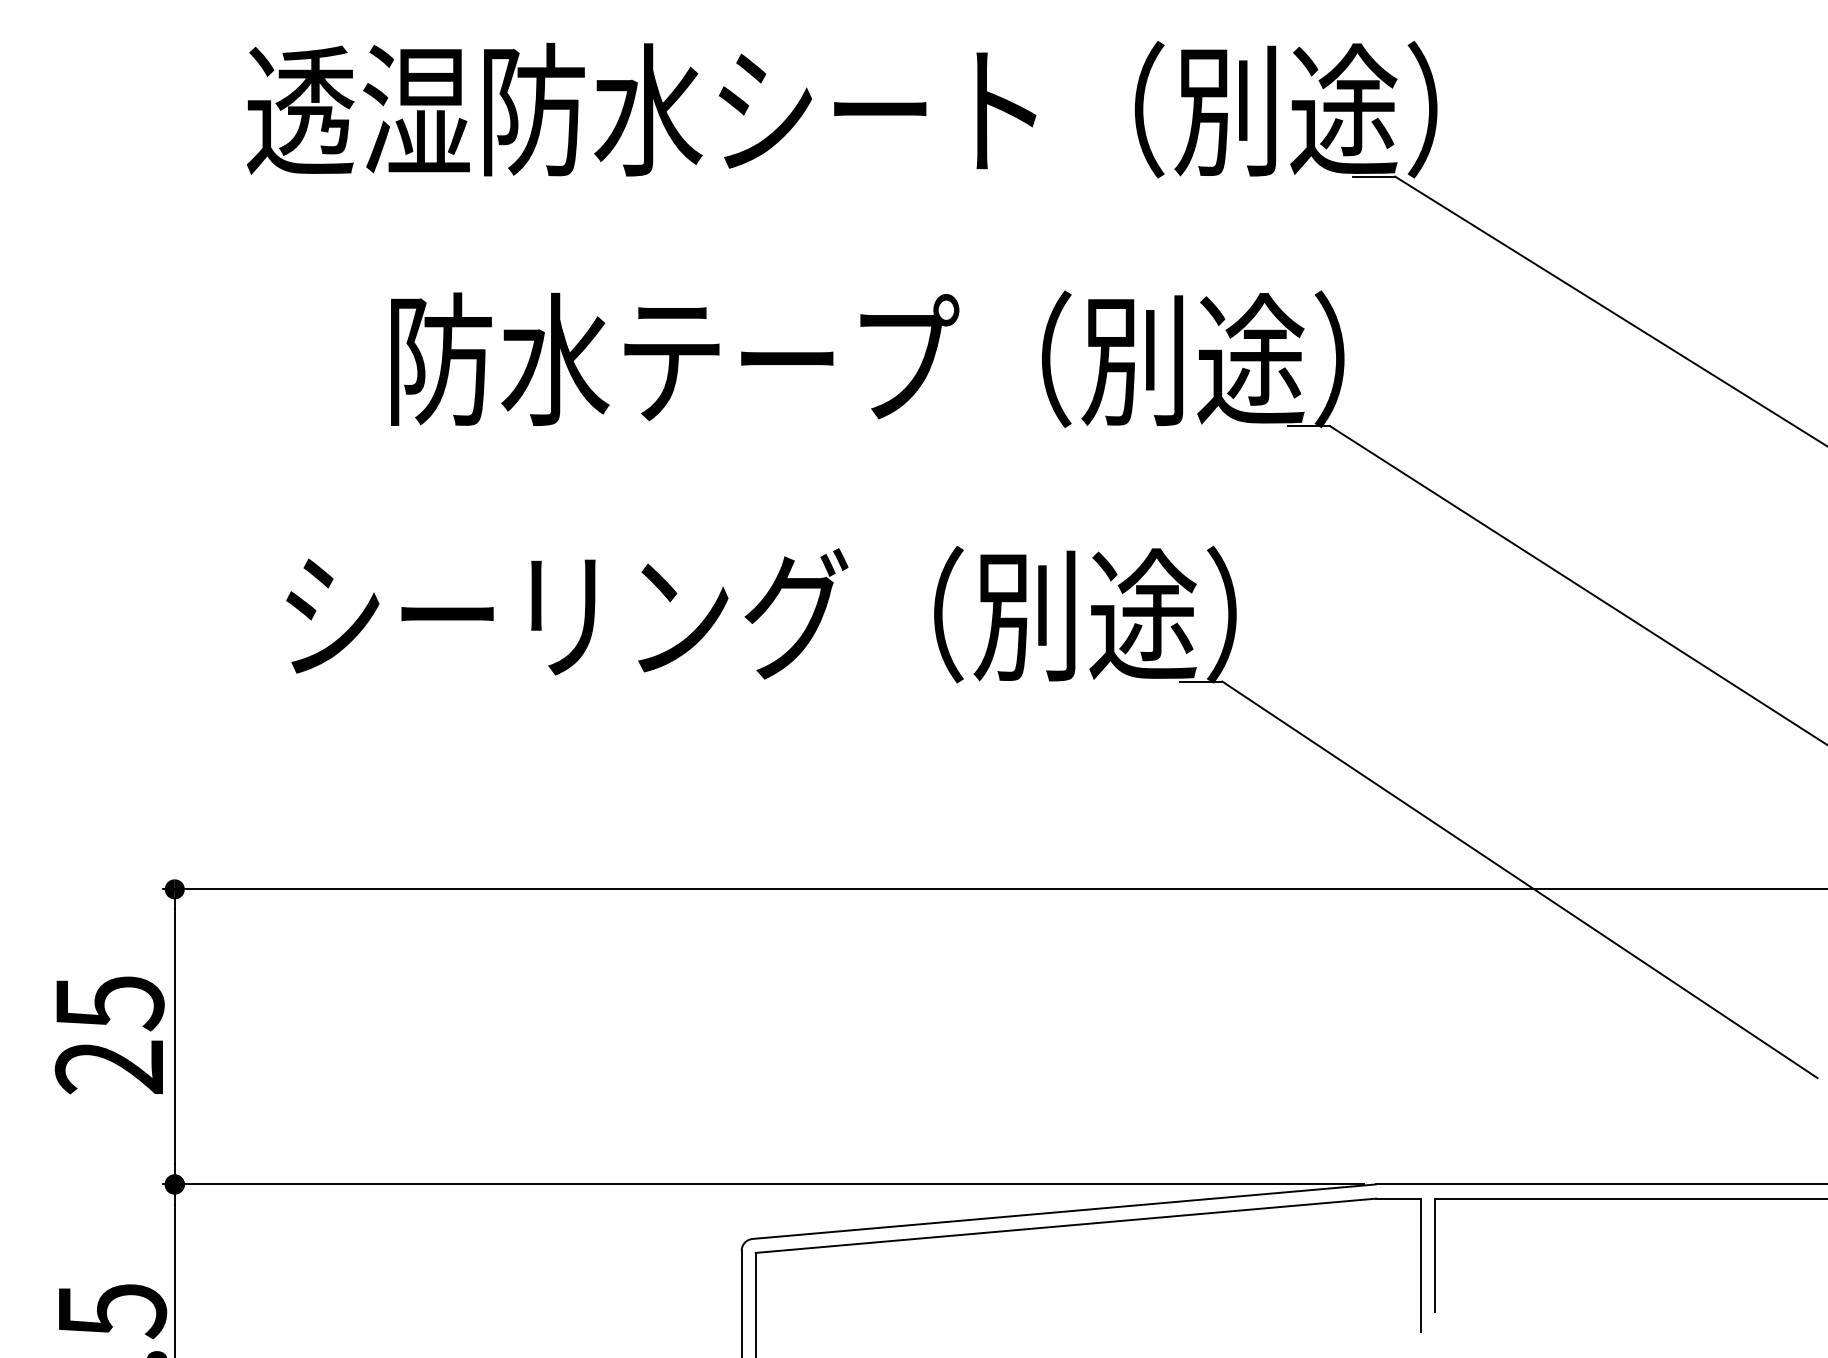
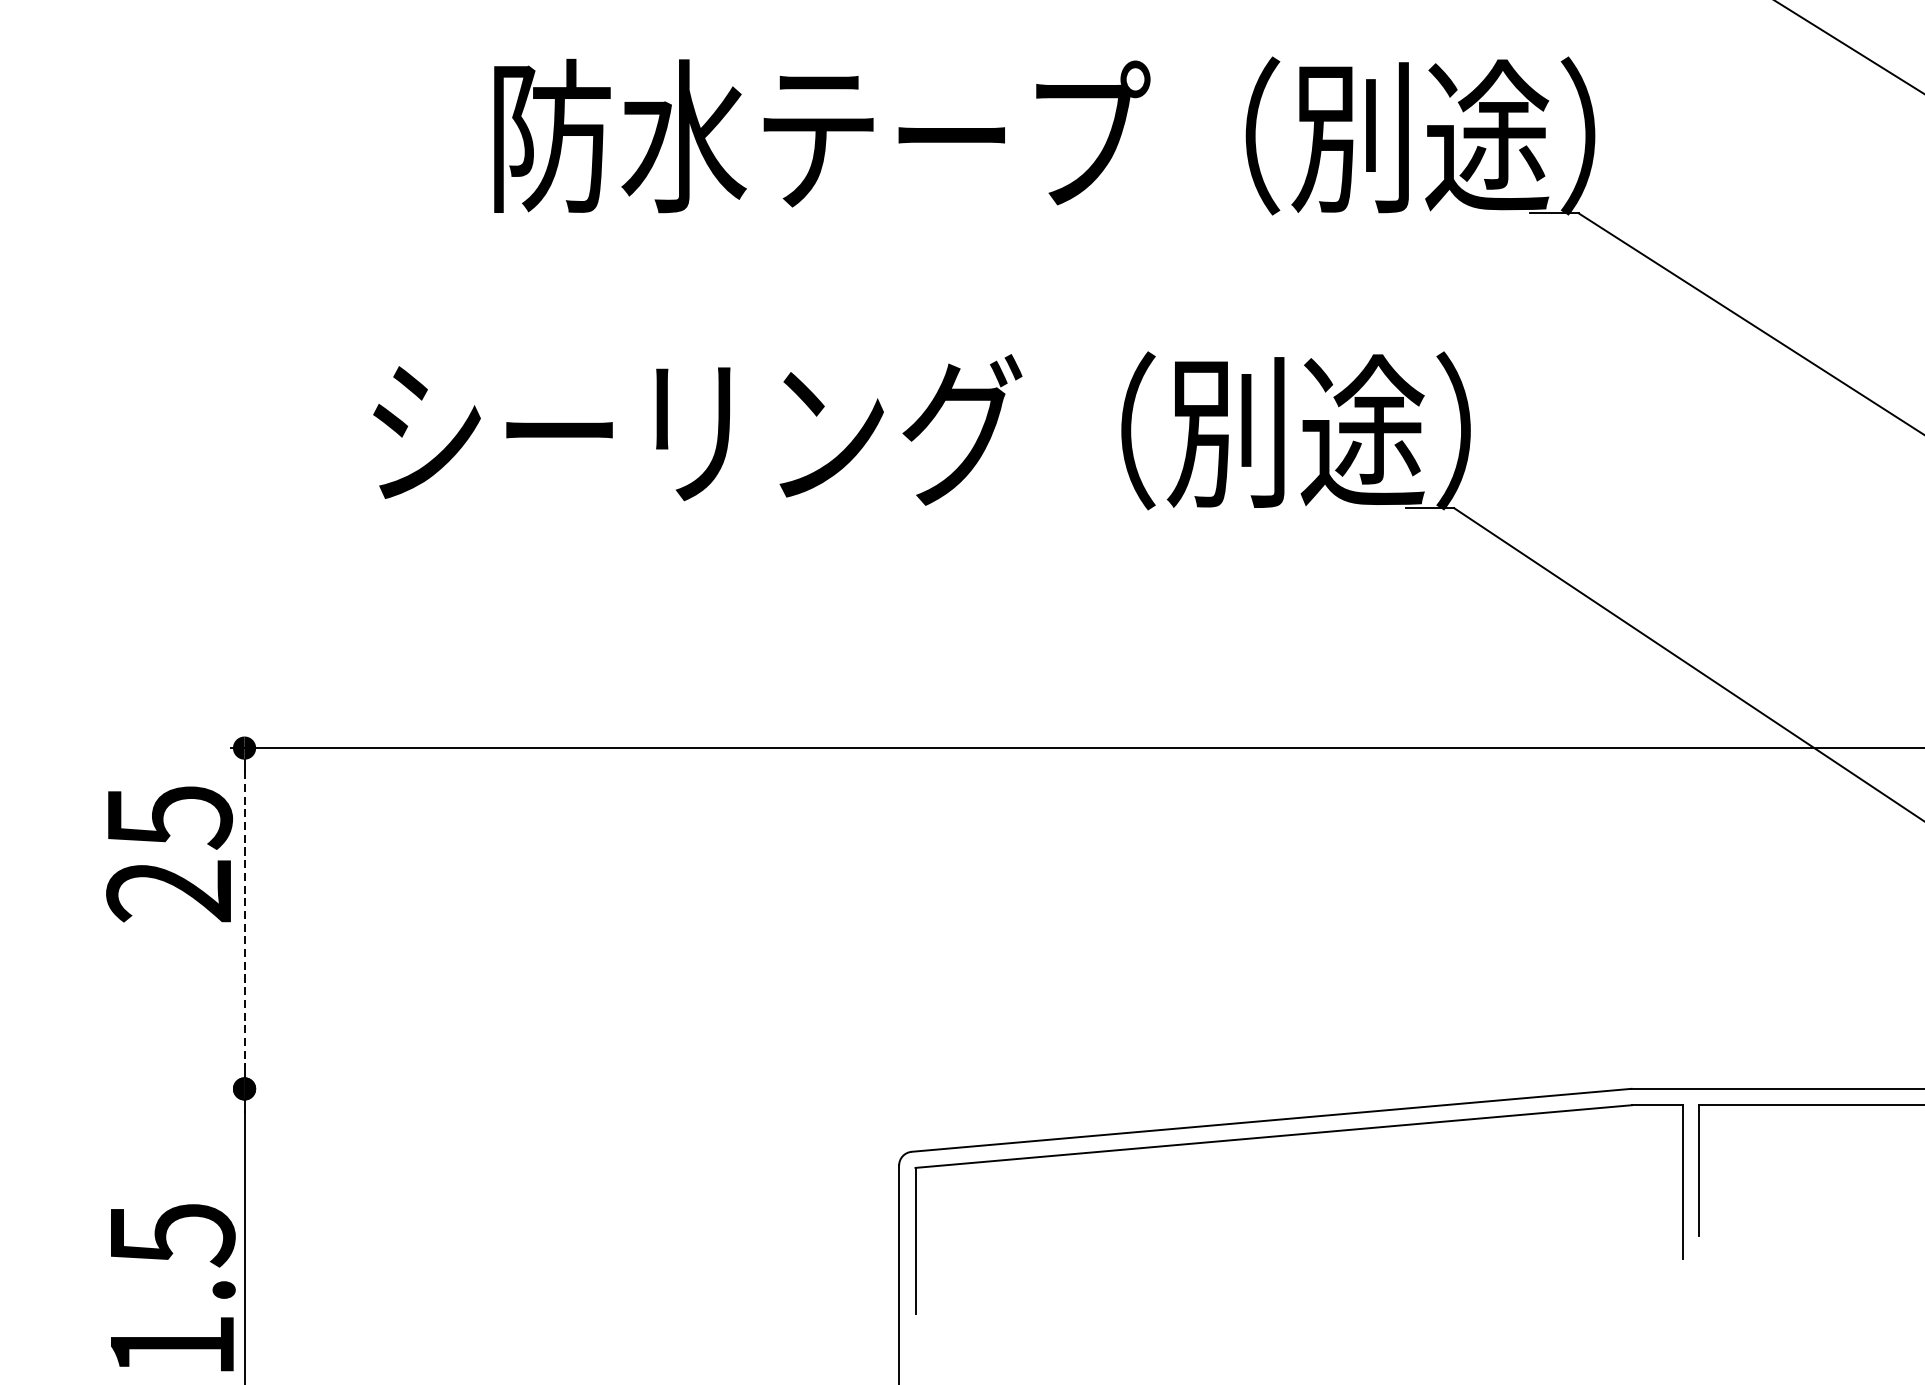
text: (109, 1035) -> (169, 854), moved
line: (174, 1037) -> (244, 919), solid -> dashed
line: (763, 1184) -> (924, 1088), removed

